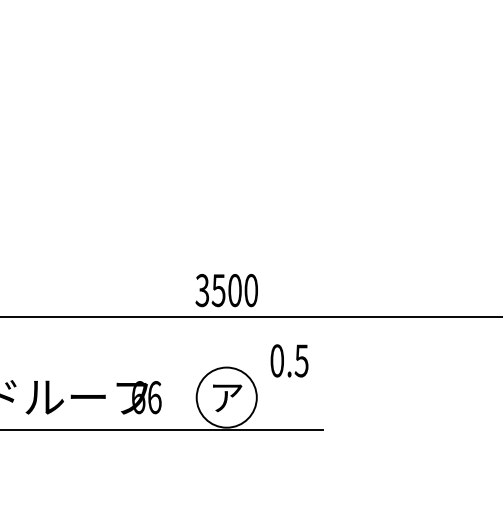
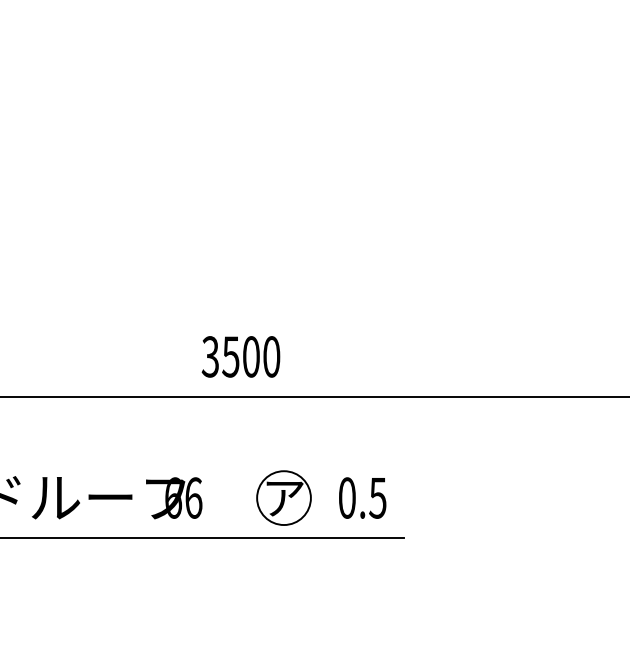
text: (226, 290) -> (240, 356), moved
text: (289, 360) -> (362, 497), moved
circle: (226, 397) -> (283, 498), size x0.71

